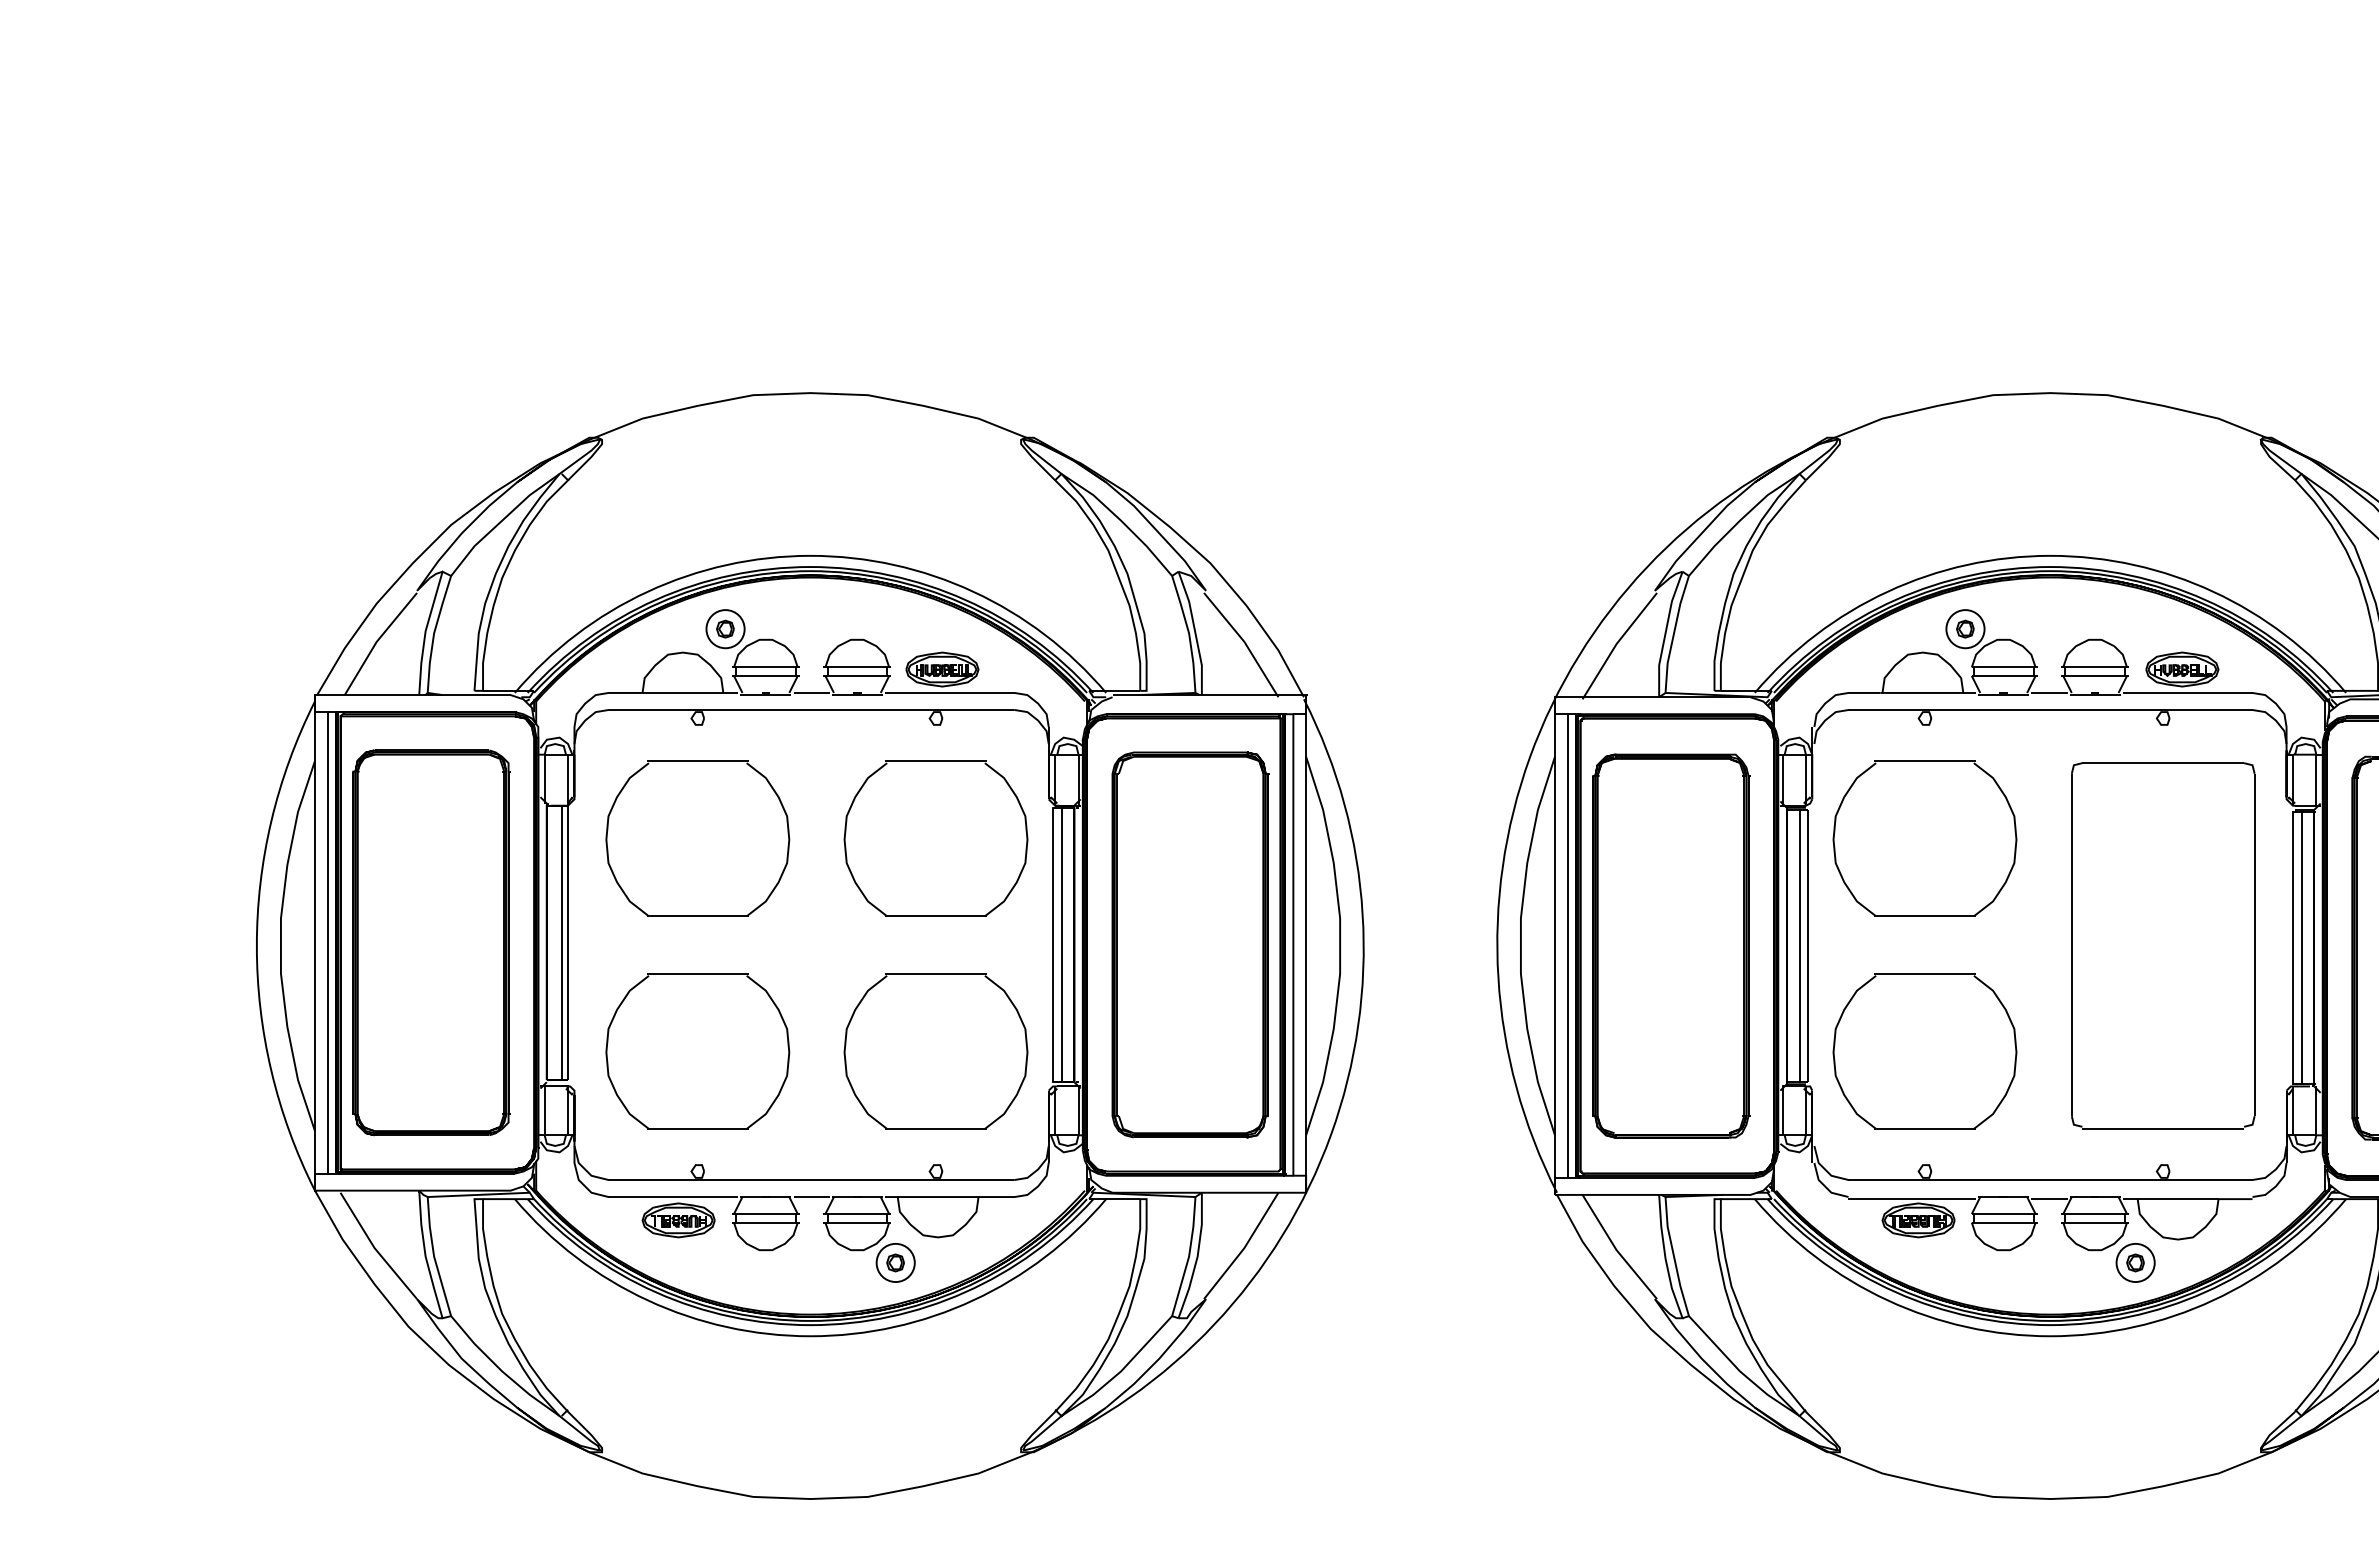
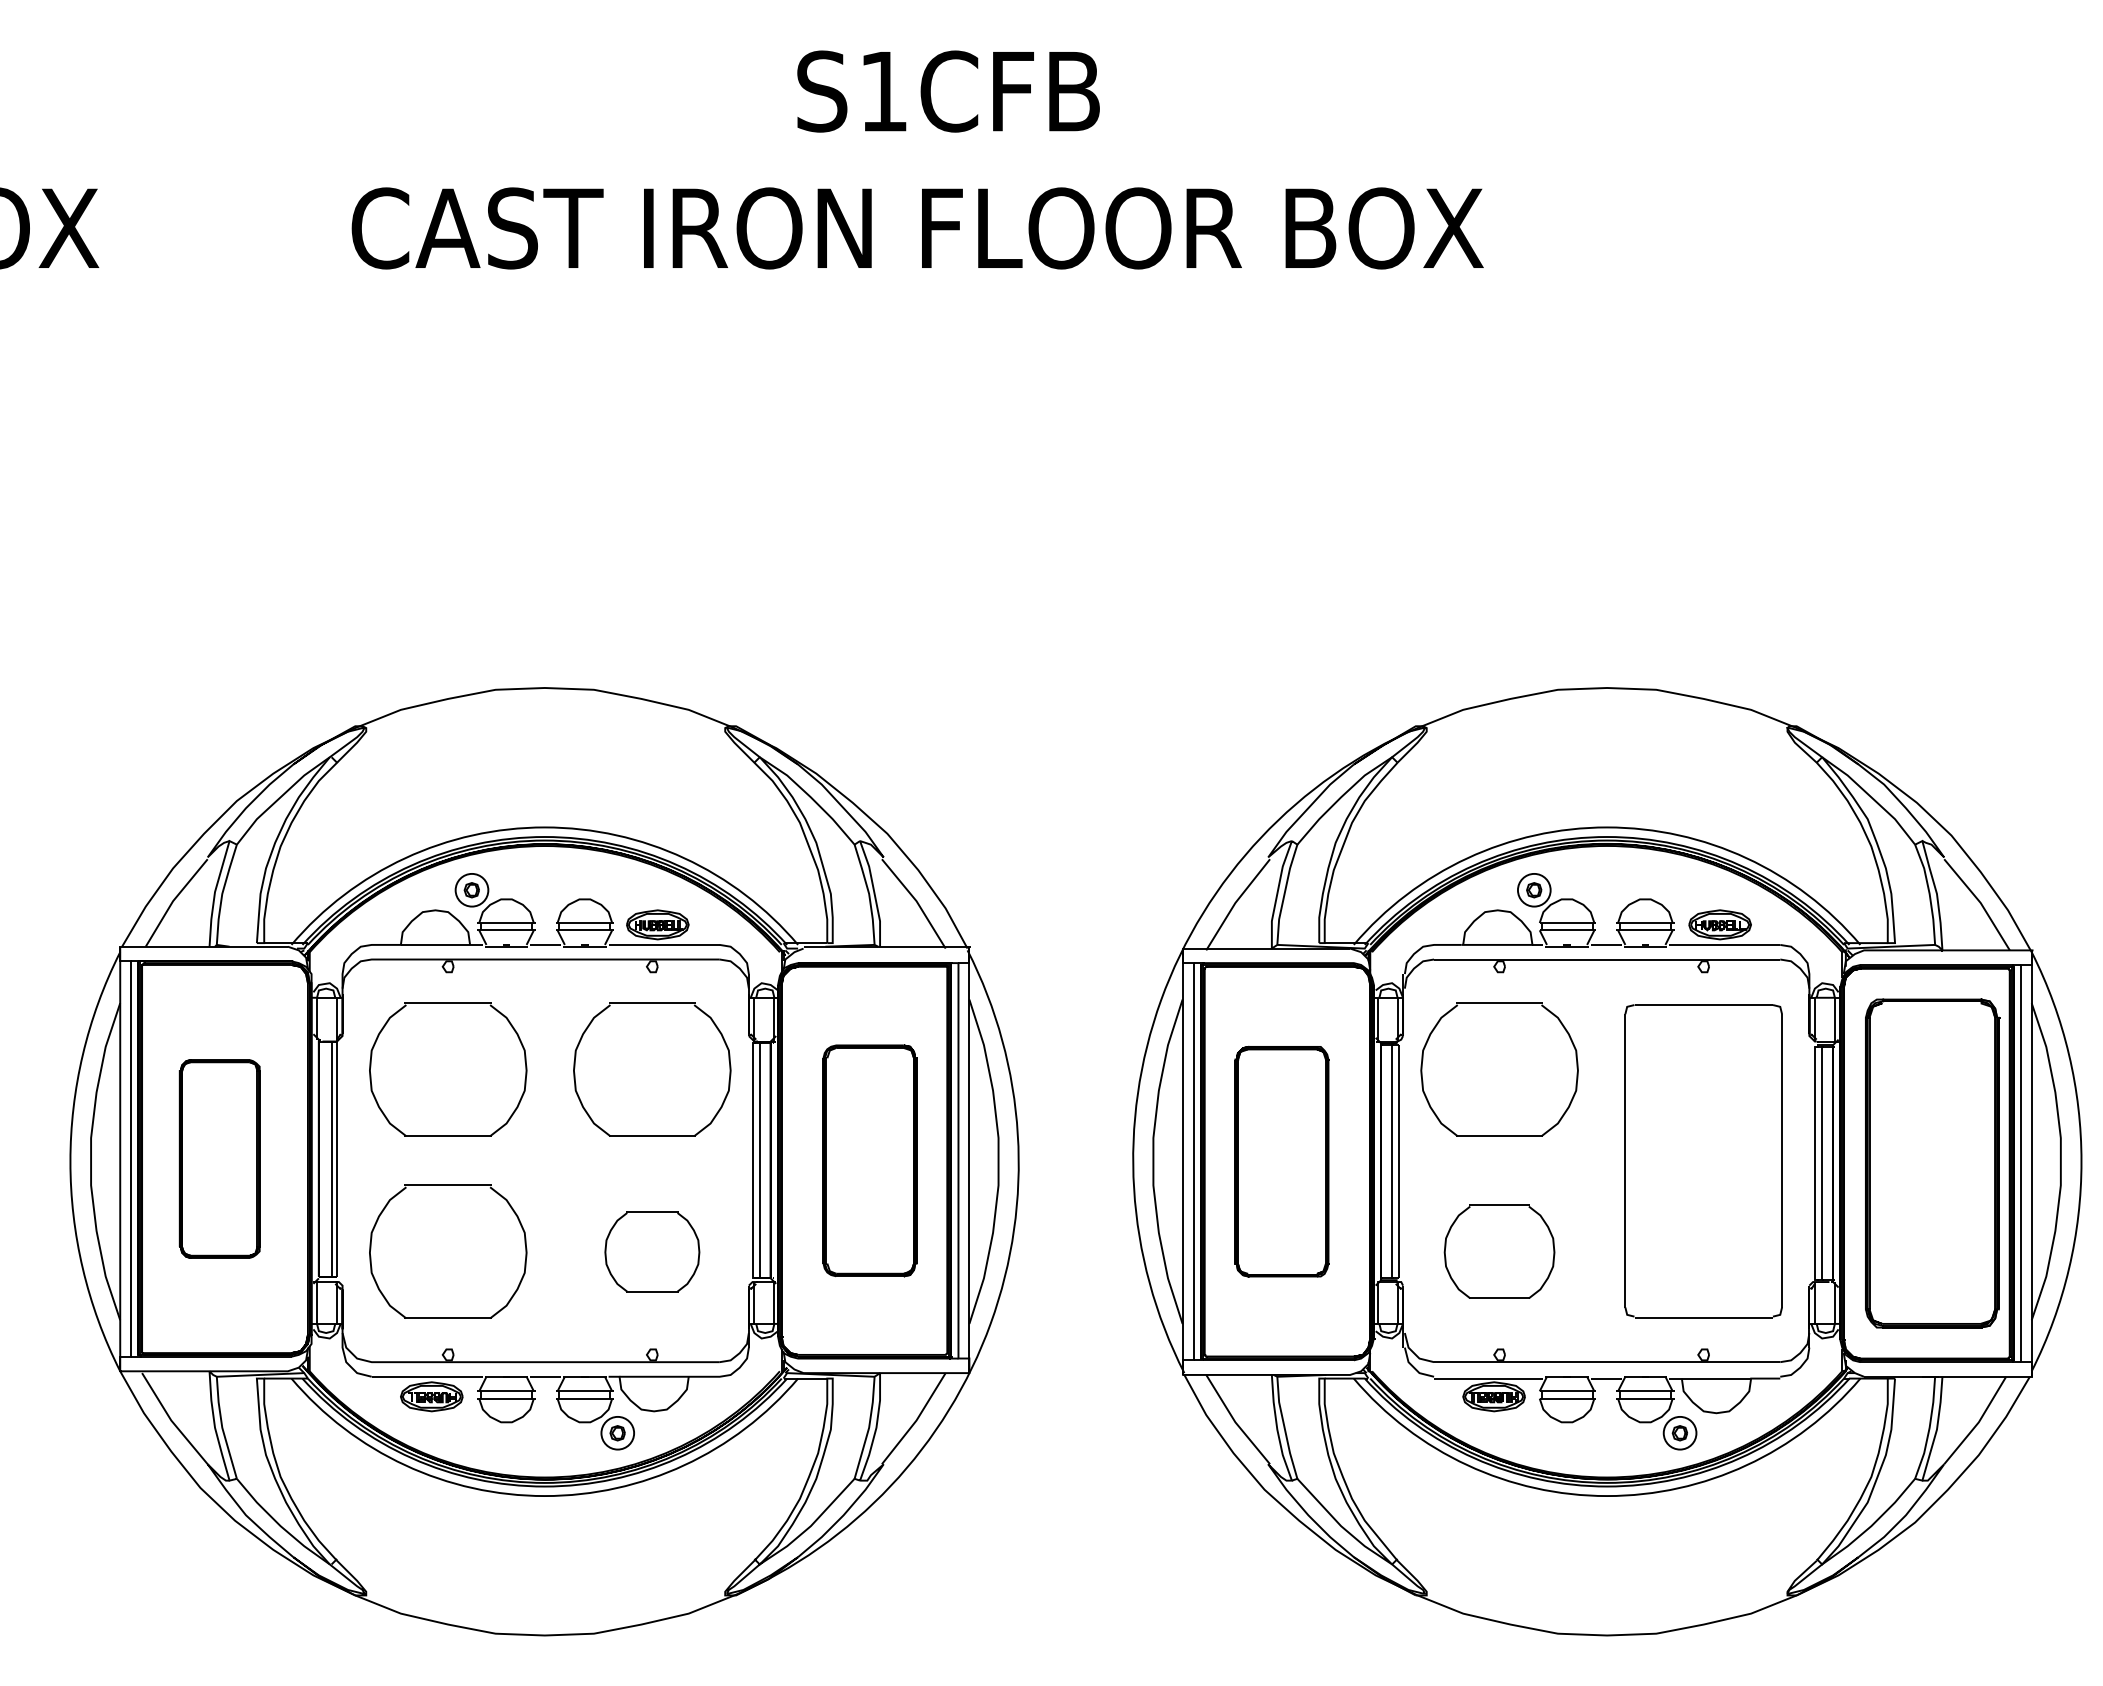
part: (430, 942) -> (219, 1158), size x0.6
part: (1189, 944) -> (869, 1160), size x0.7
part: (1670, 945) -> (1281, 1161), size x0.7
part: (936, 1050) -> (652, 1251), size x0.6
part: (1924, 1050) -> (1499, 1251), size x0.7

